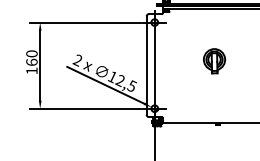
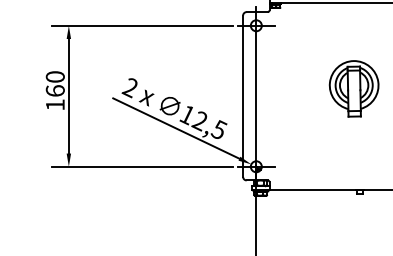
part: (214, 61) -> (354, 89), size x1.4

